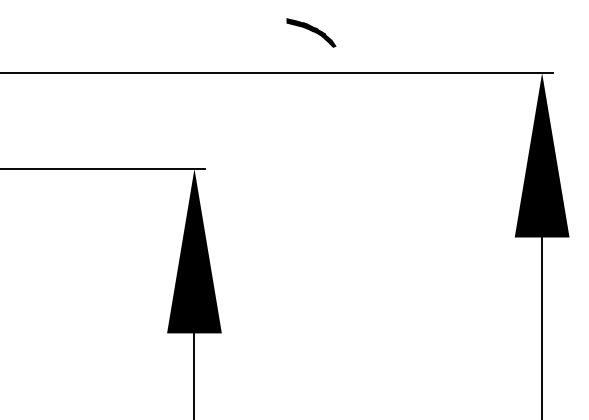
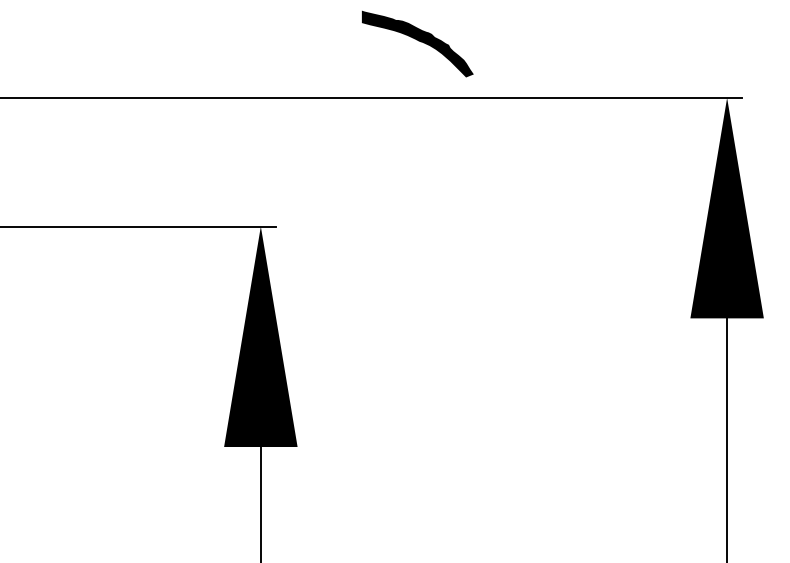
part: (311, 32) -> (417, 43), size x1.67

